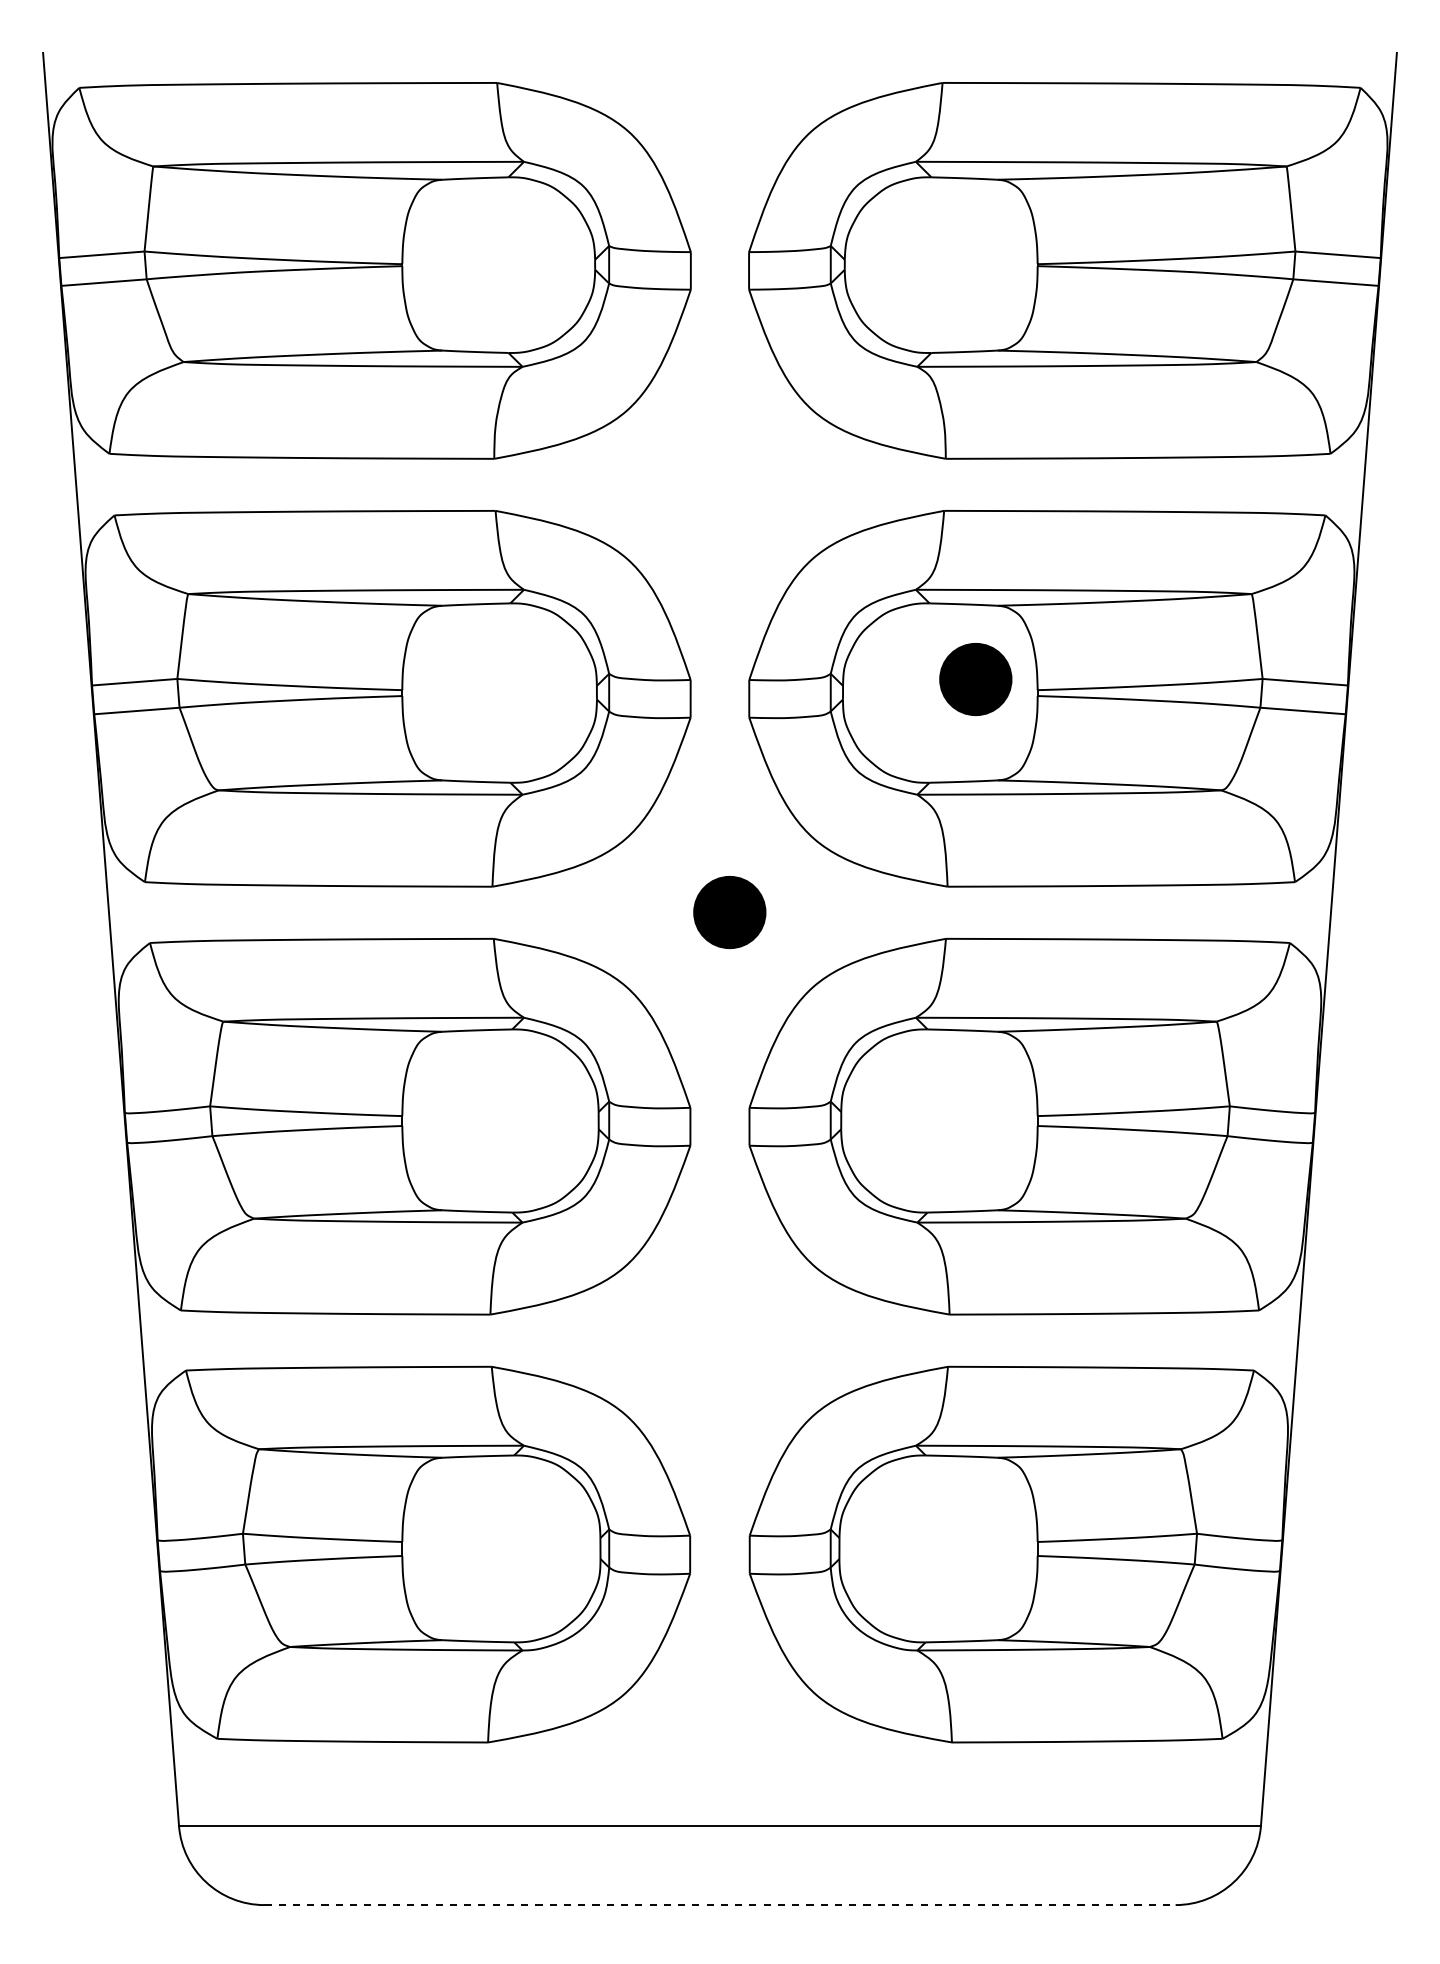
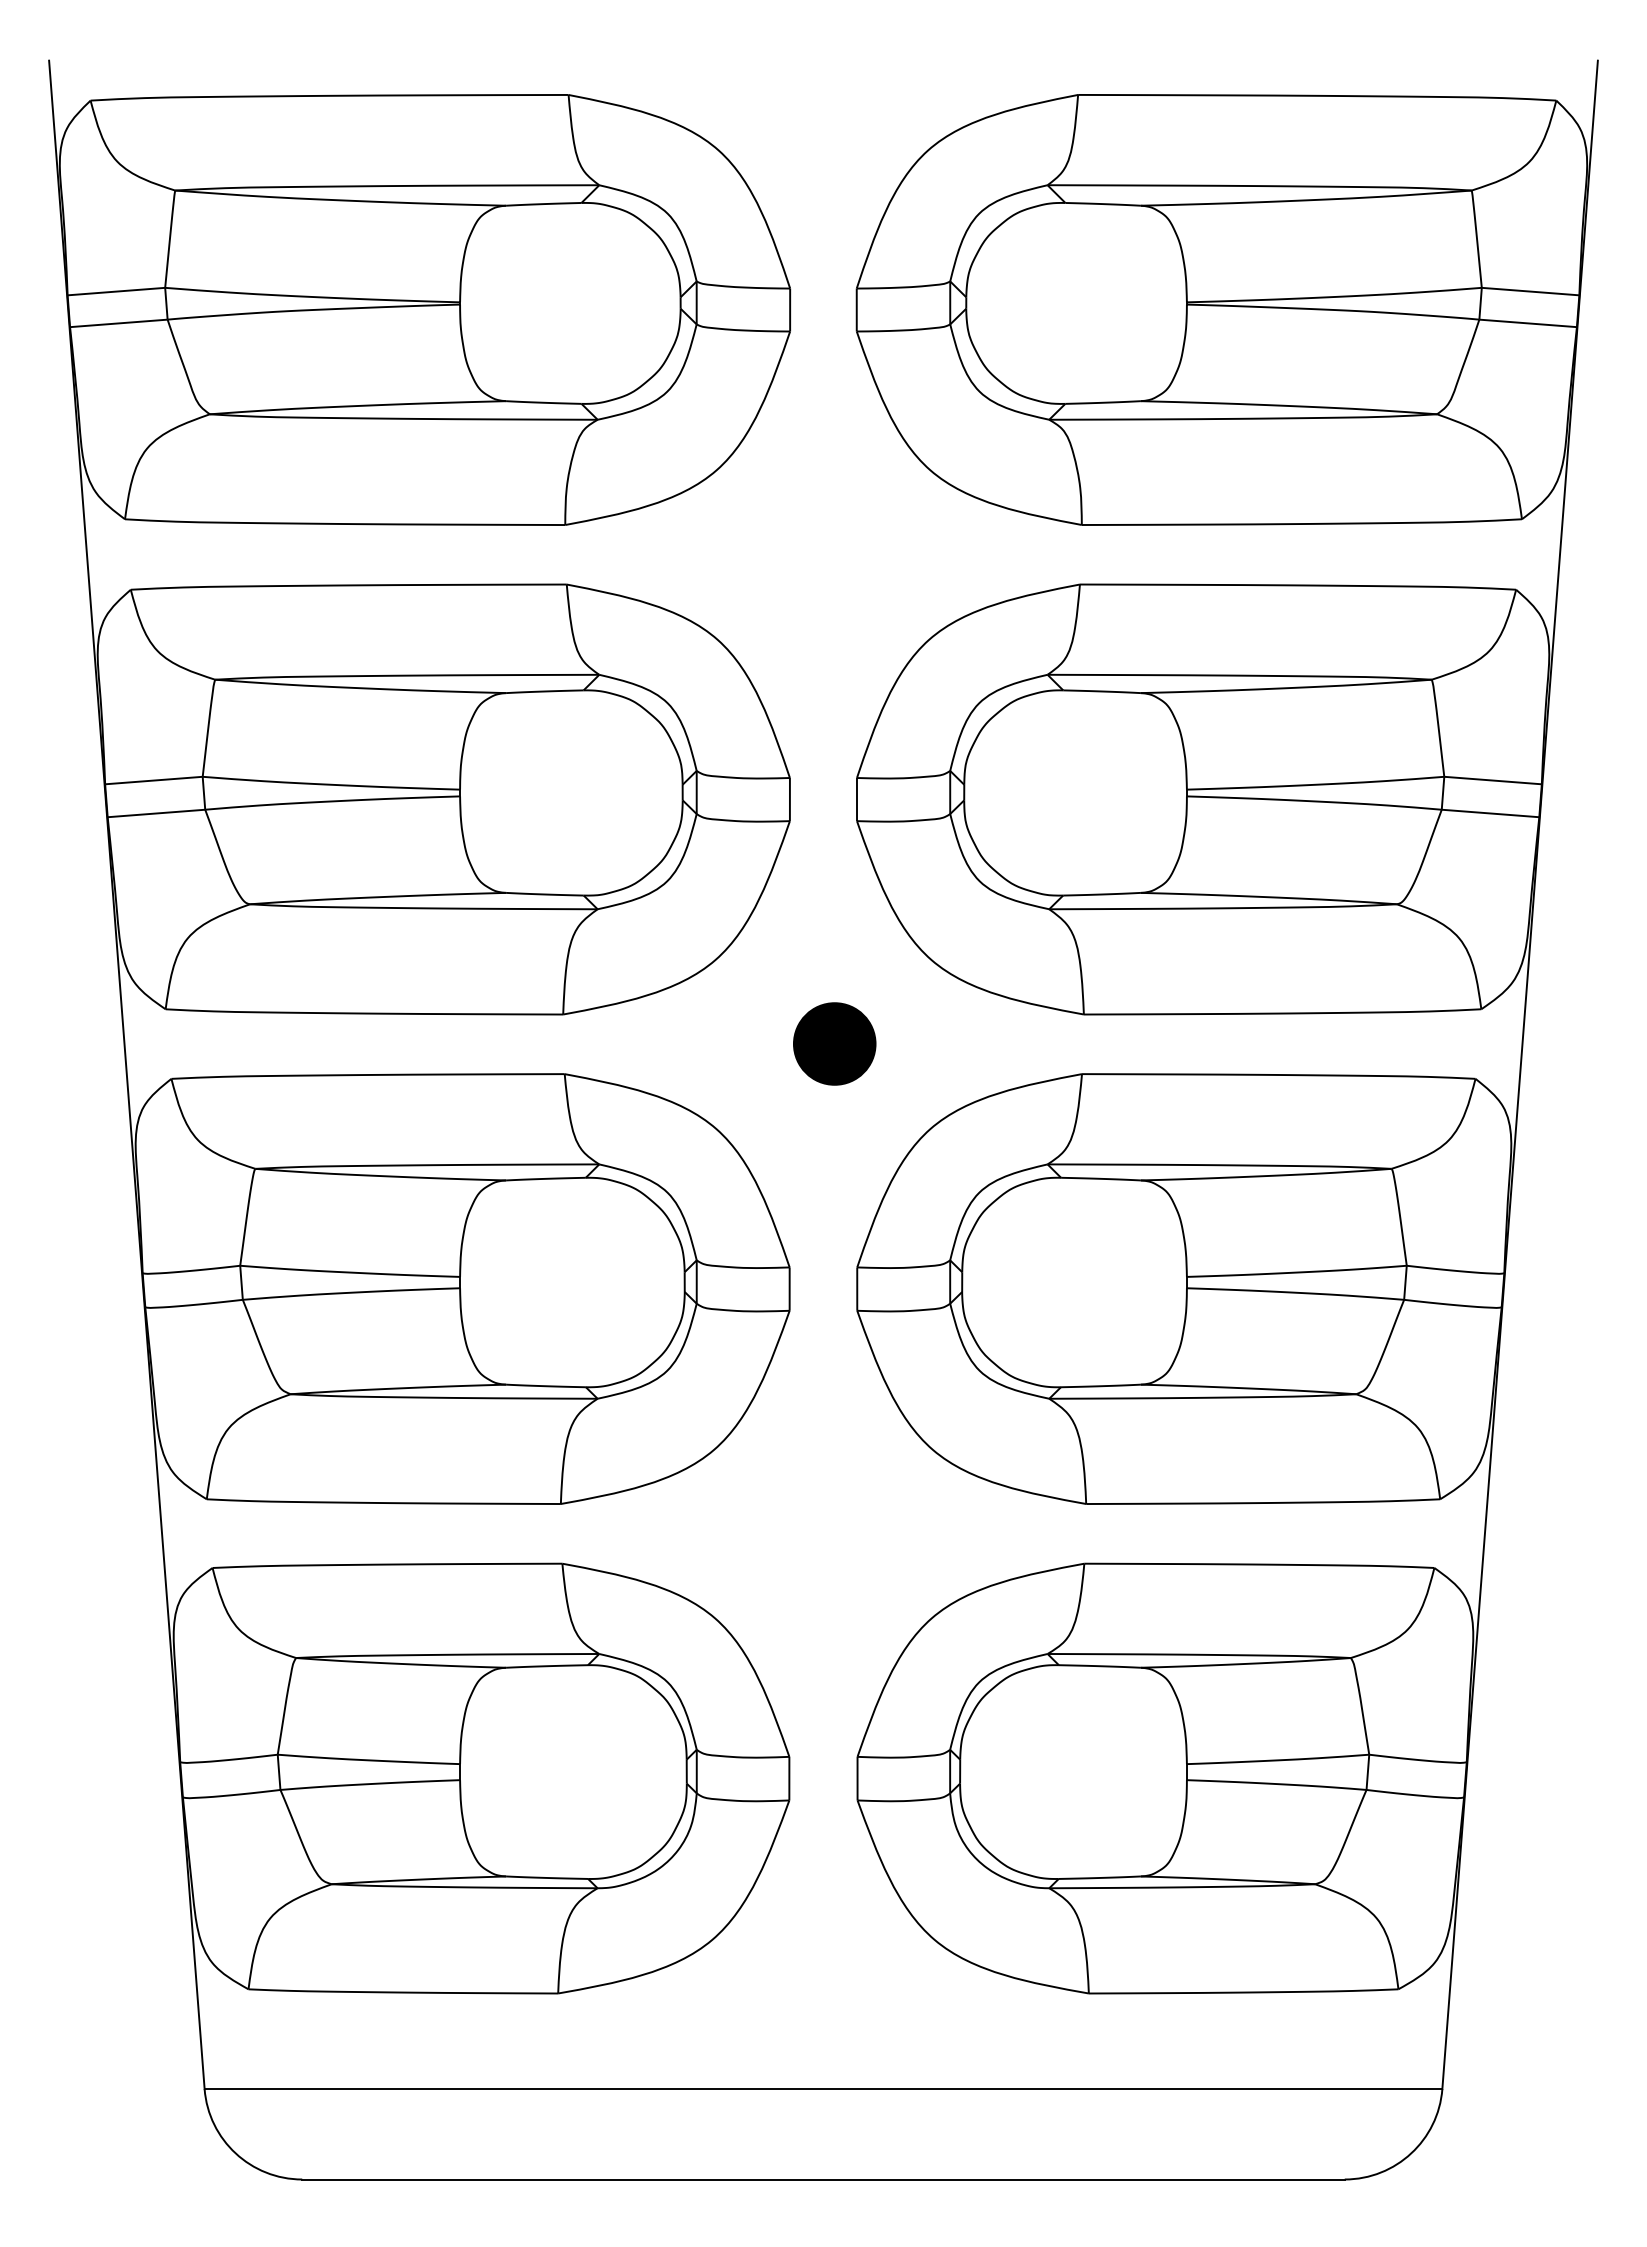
part: (975, 679) -> (1115, 777), removed
line: (719, 1905) -> (822, 2179), dashed -> solid

